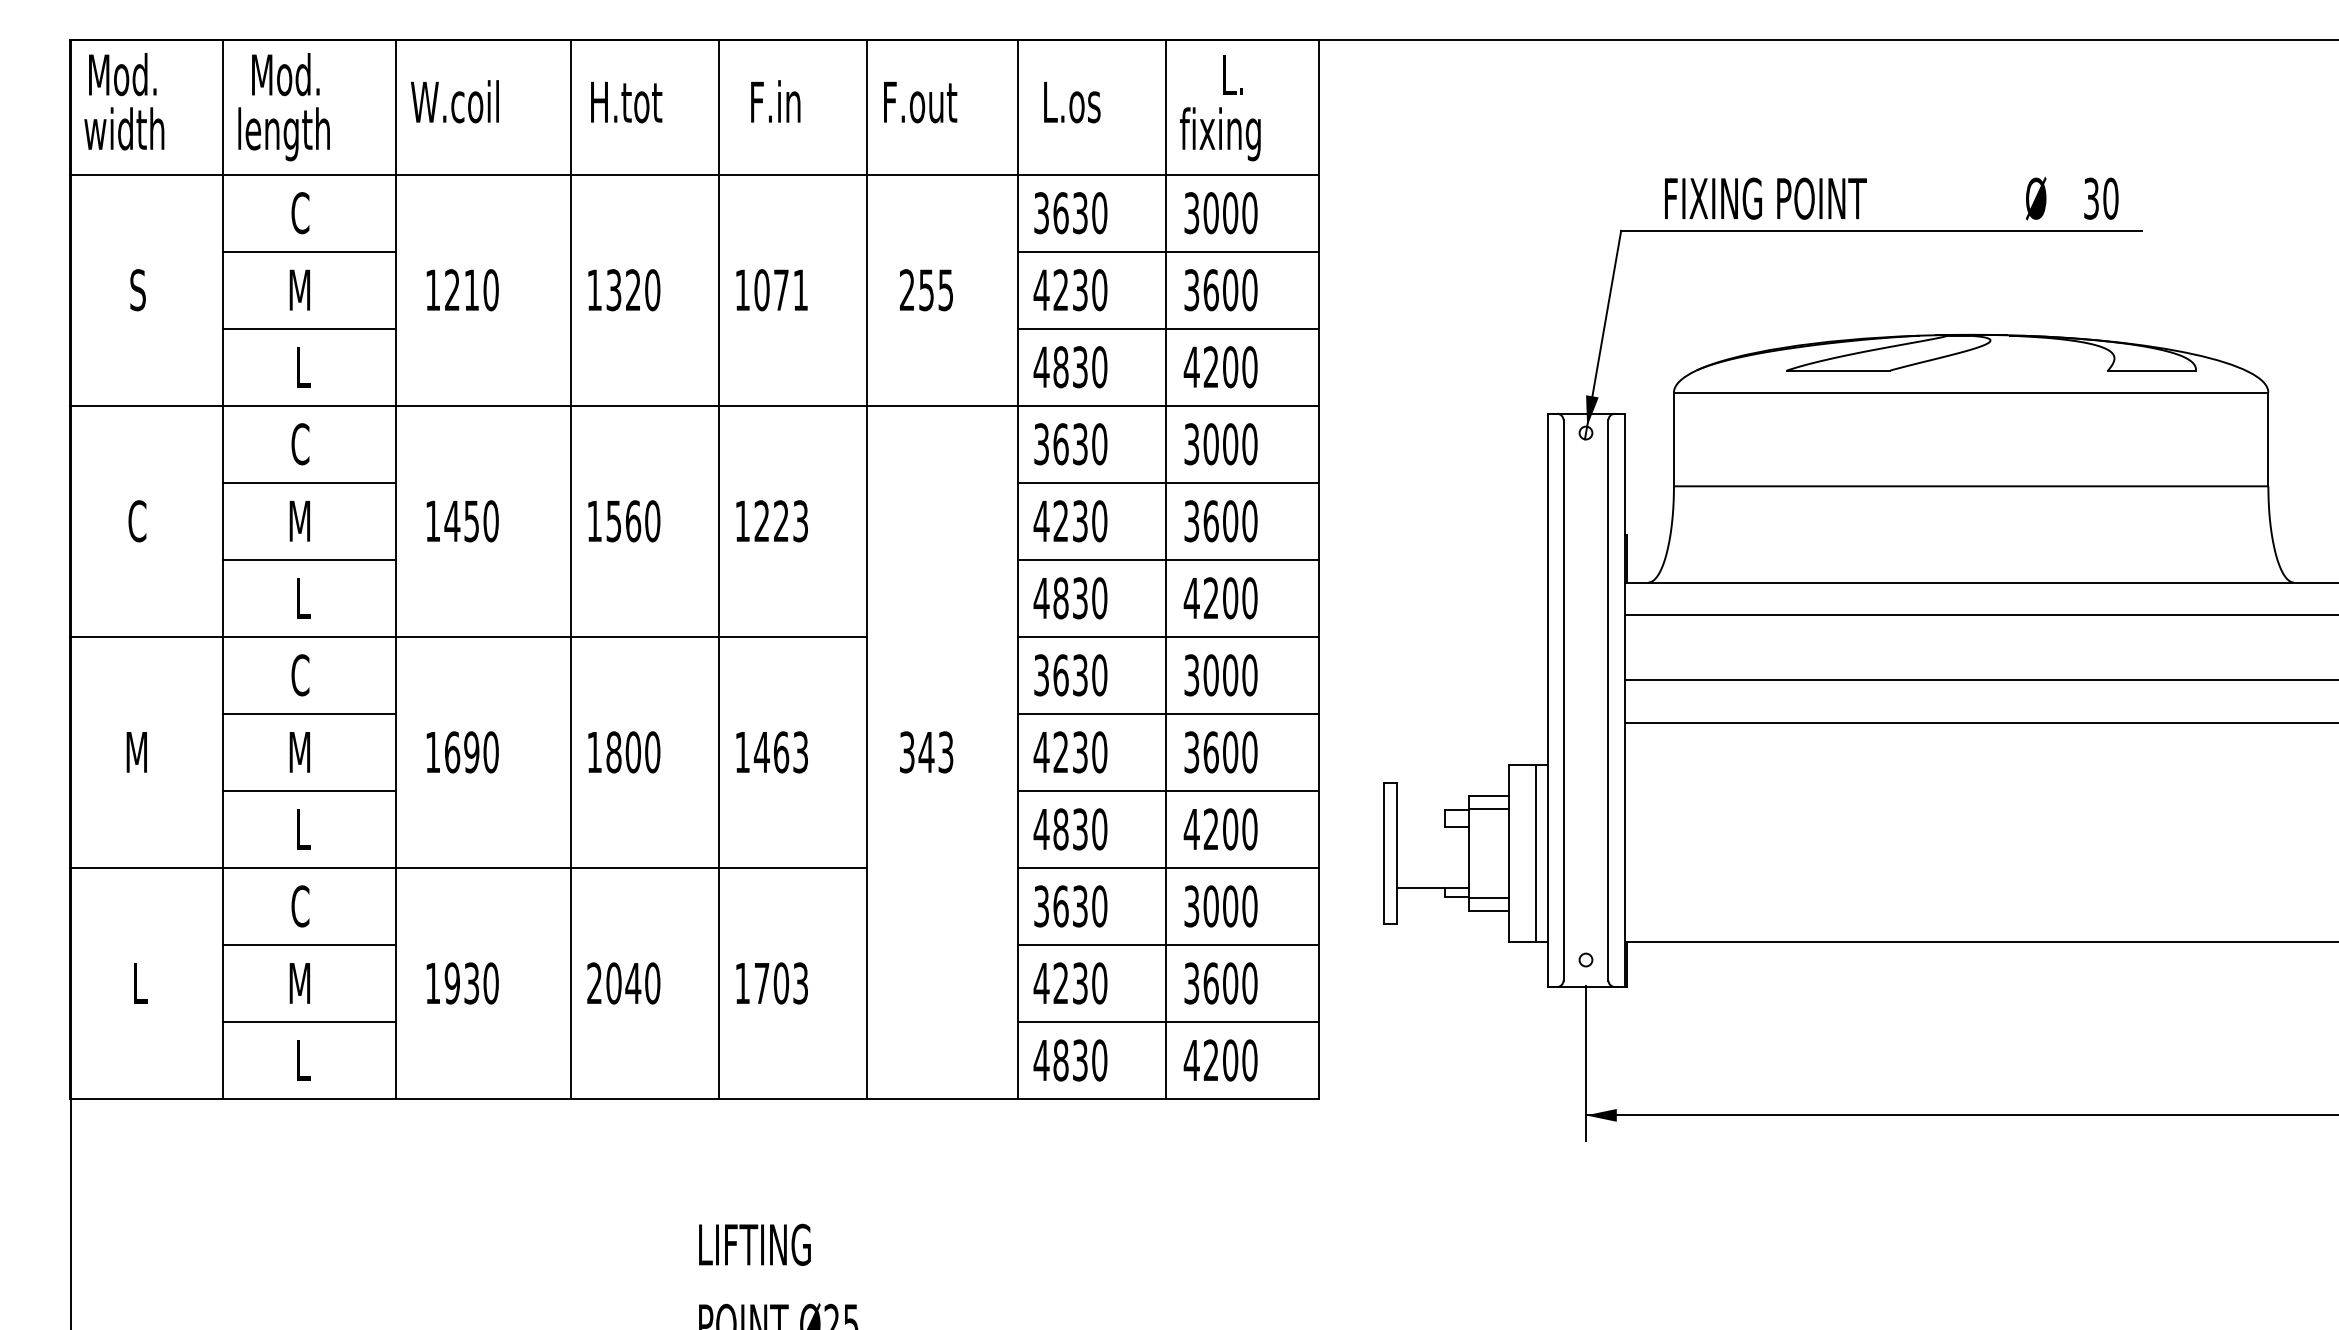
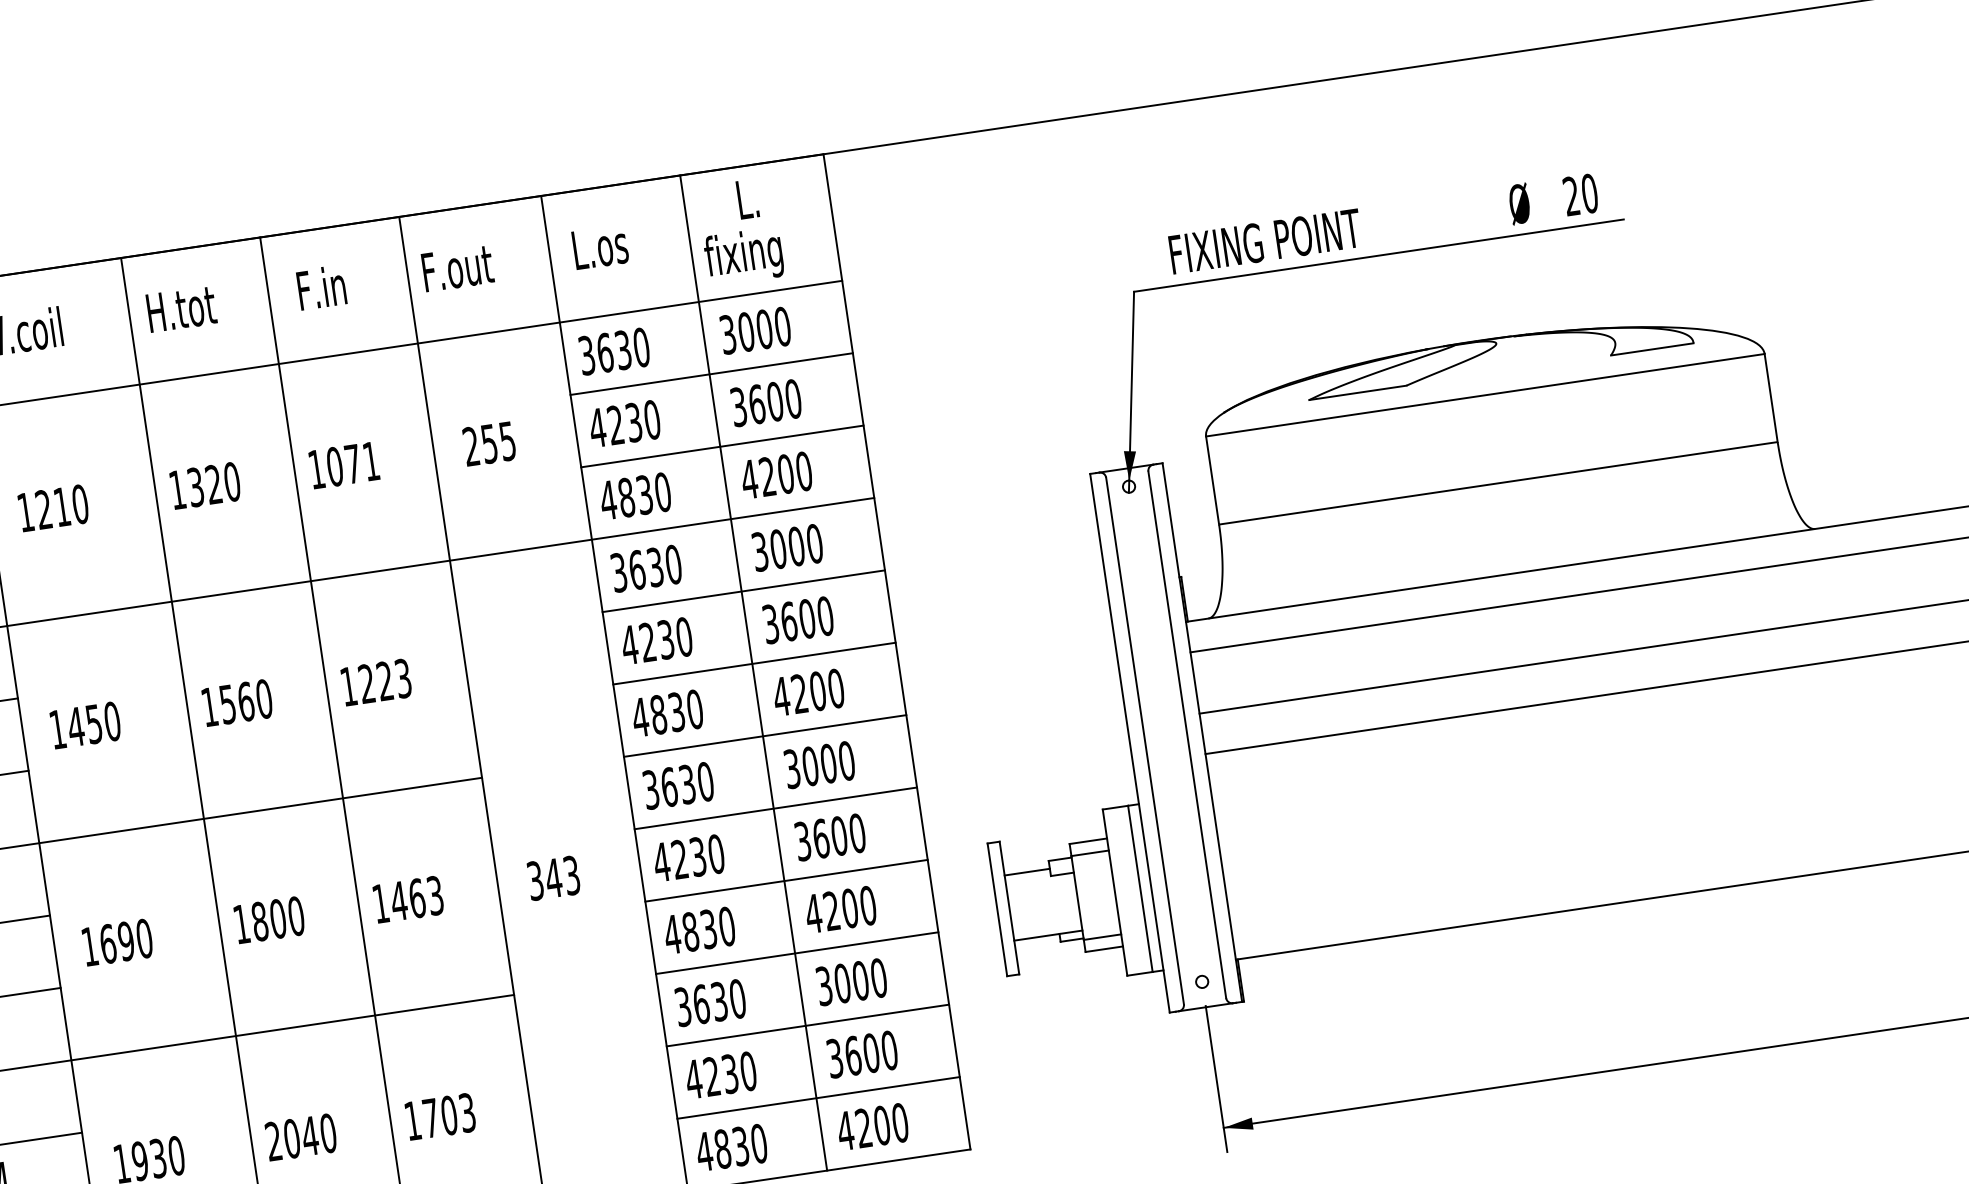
text: (2091, 198) -> (1571, 196), 30 -> 20
line: (1420, 818) -> (1027, 871), added

